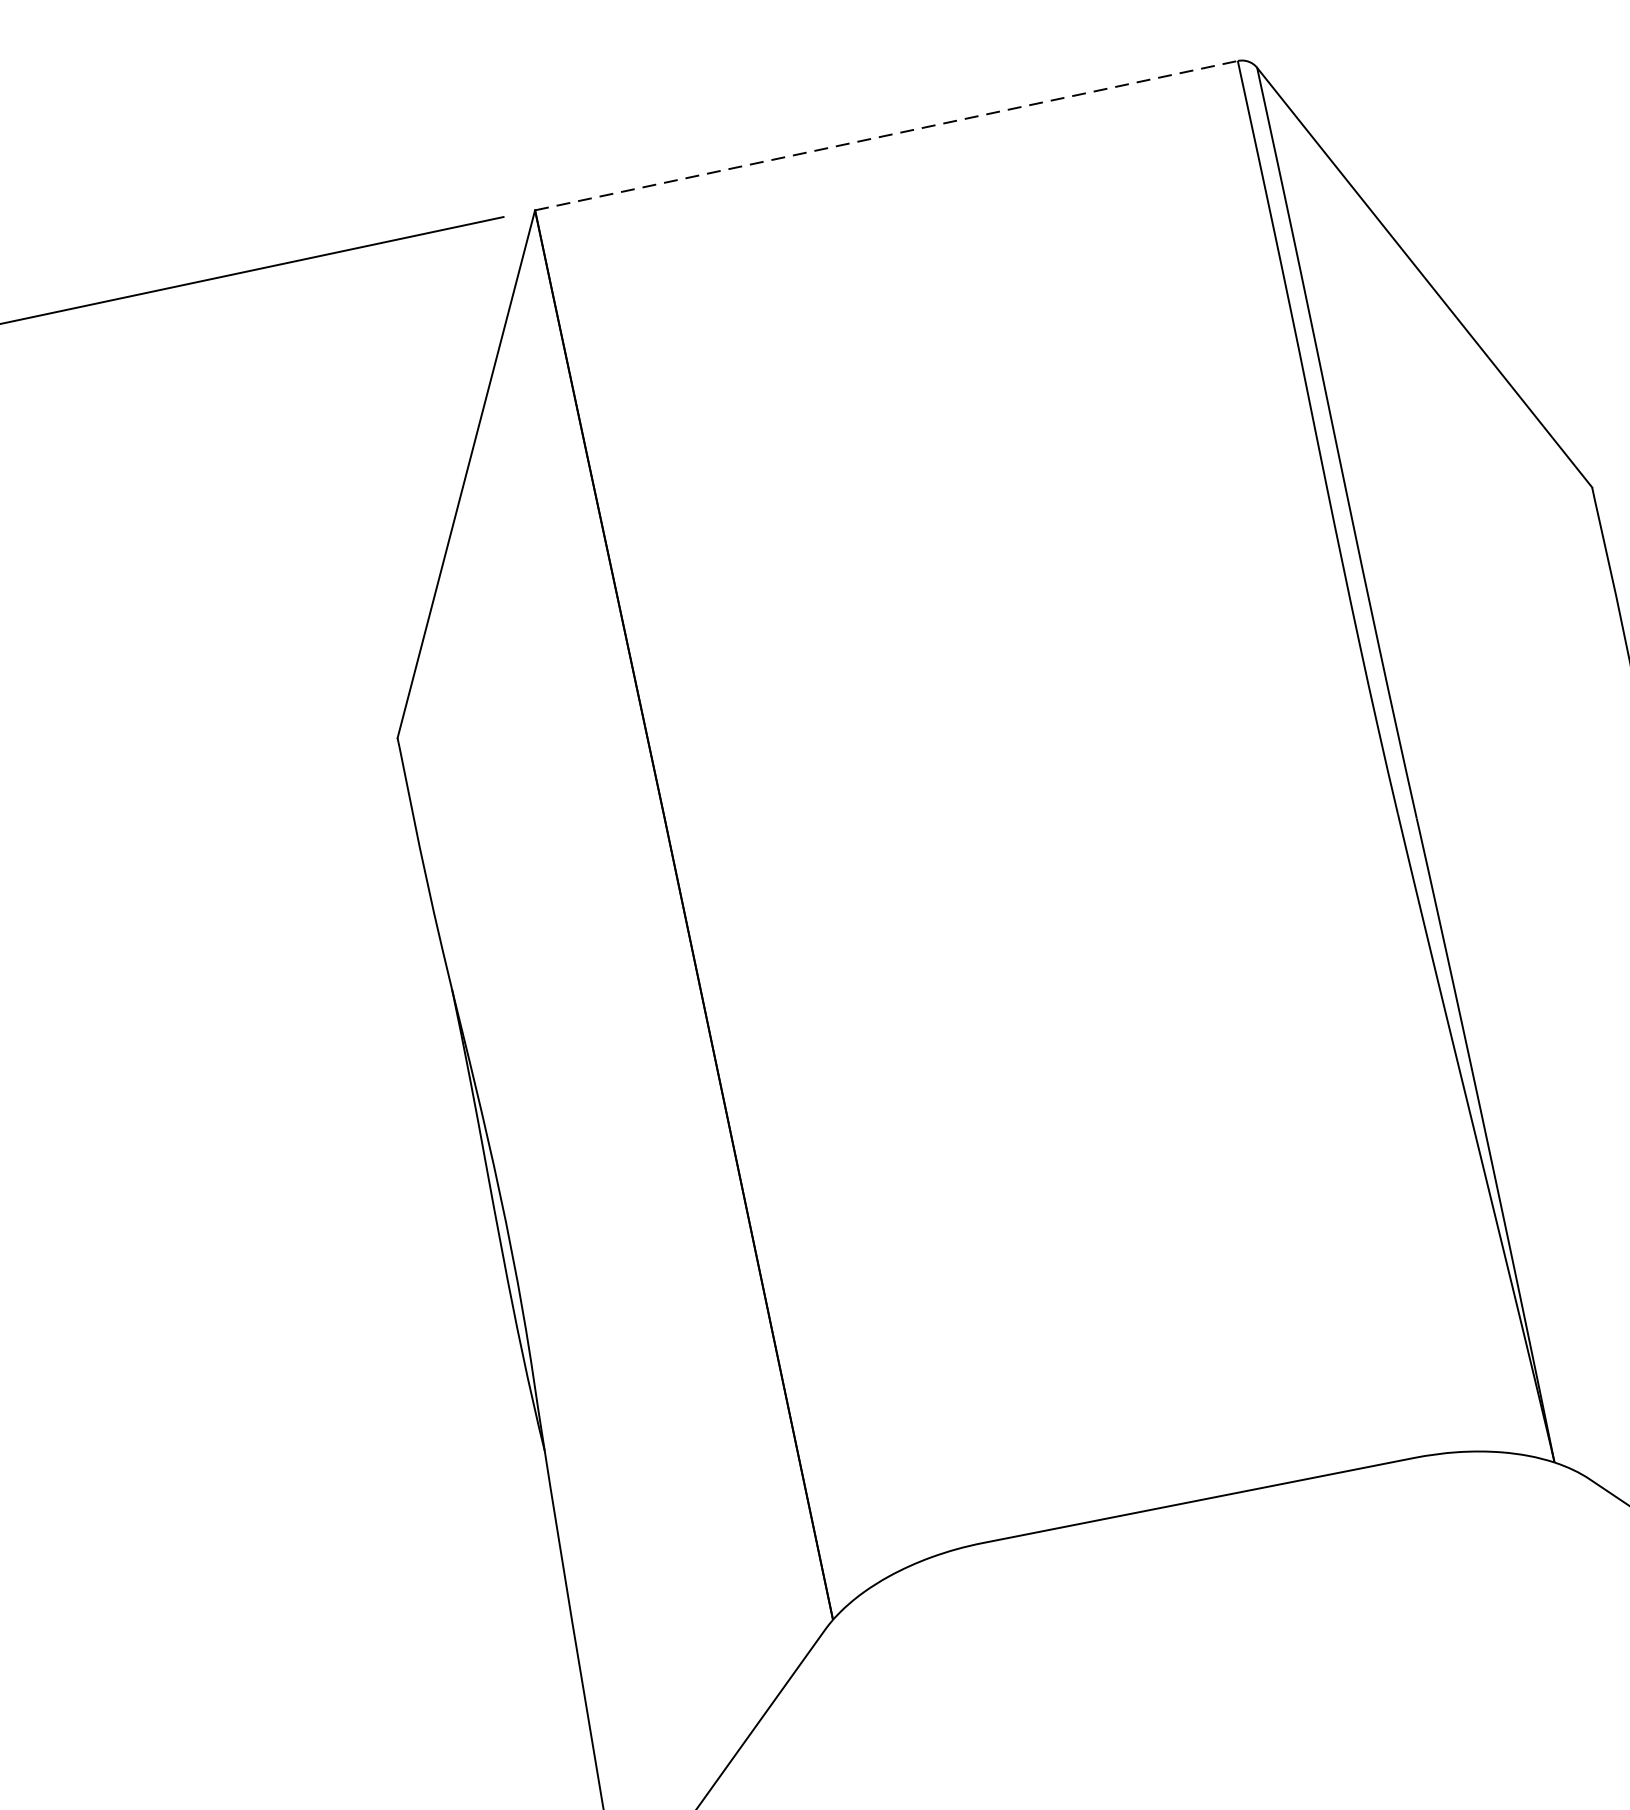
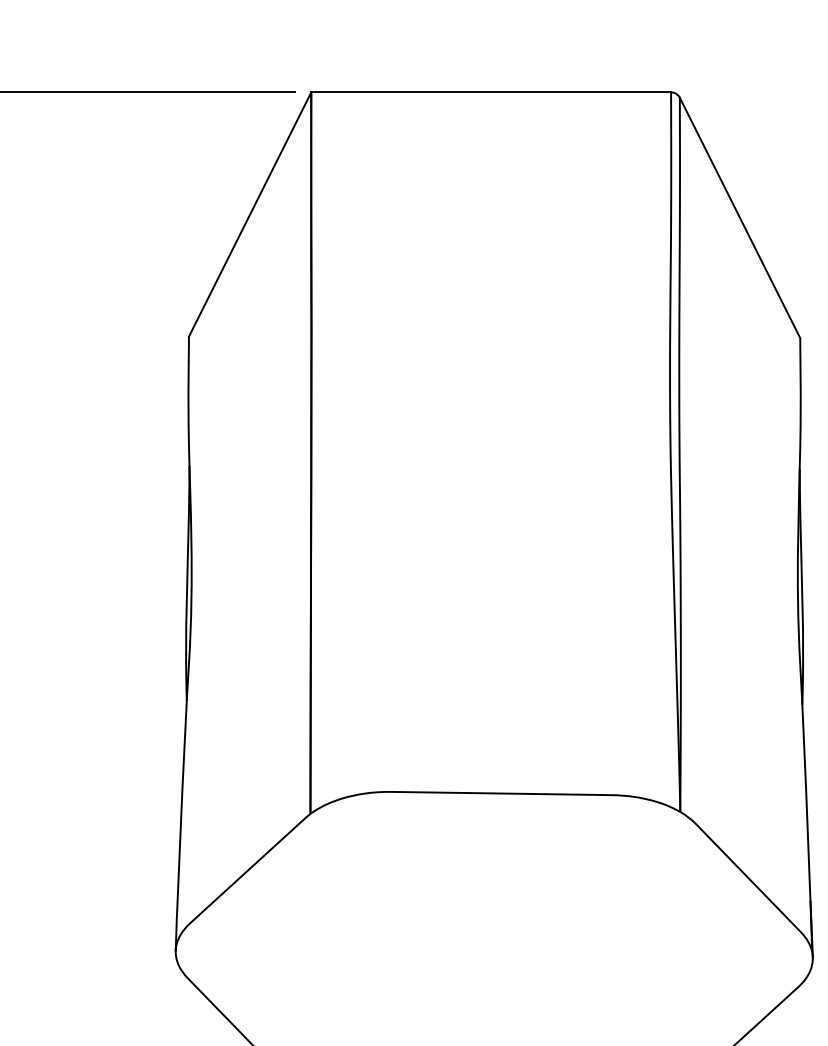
line: (887, 135) -> (491, 92), dashed -> solid

